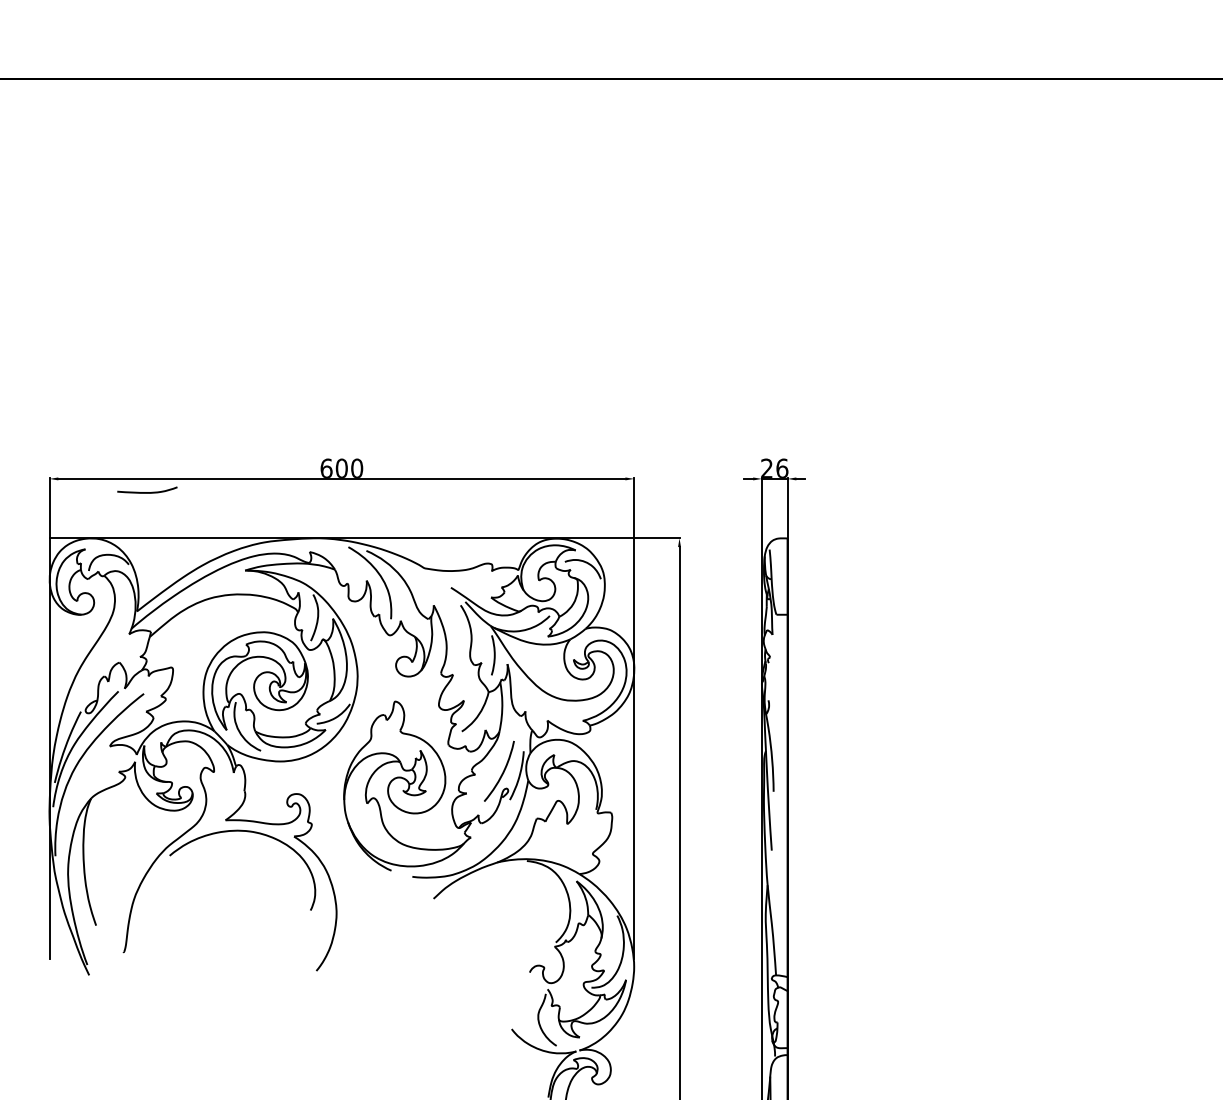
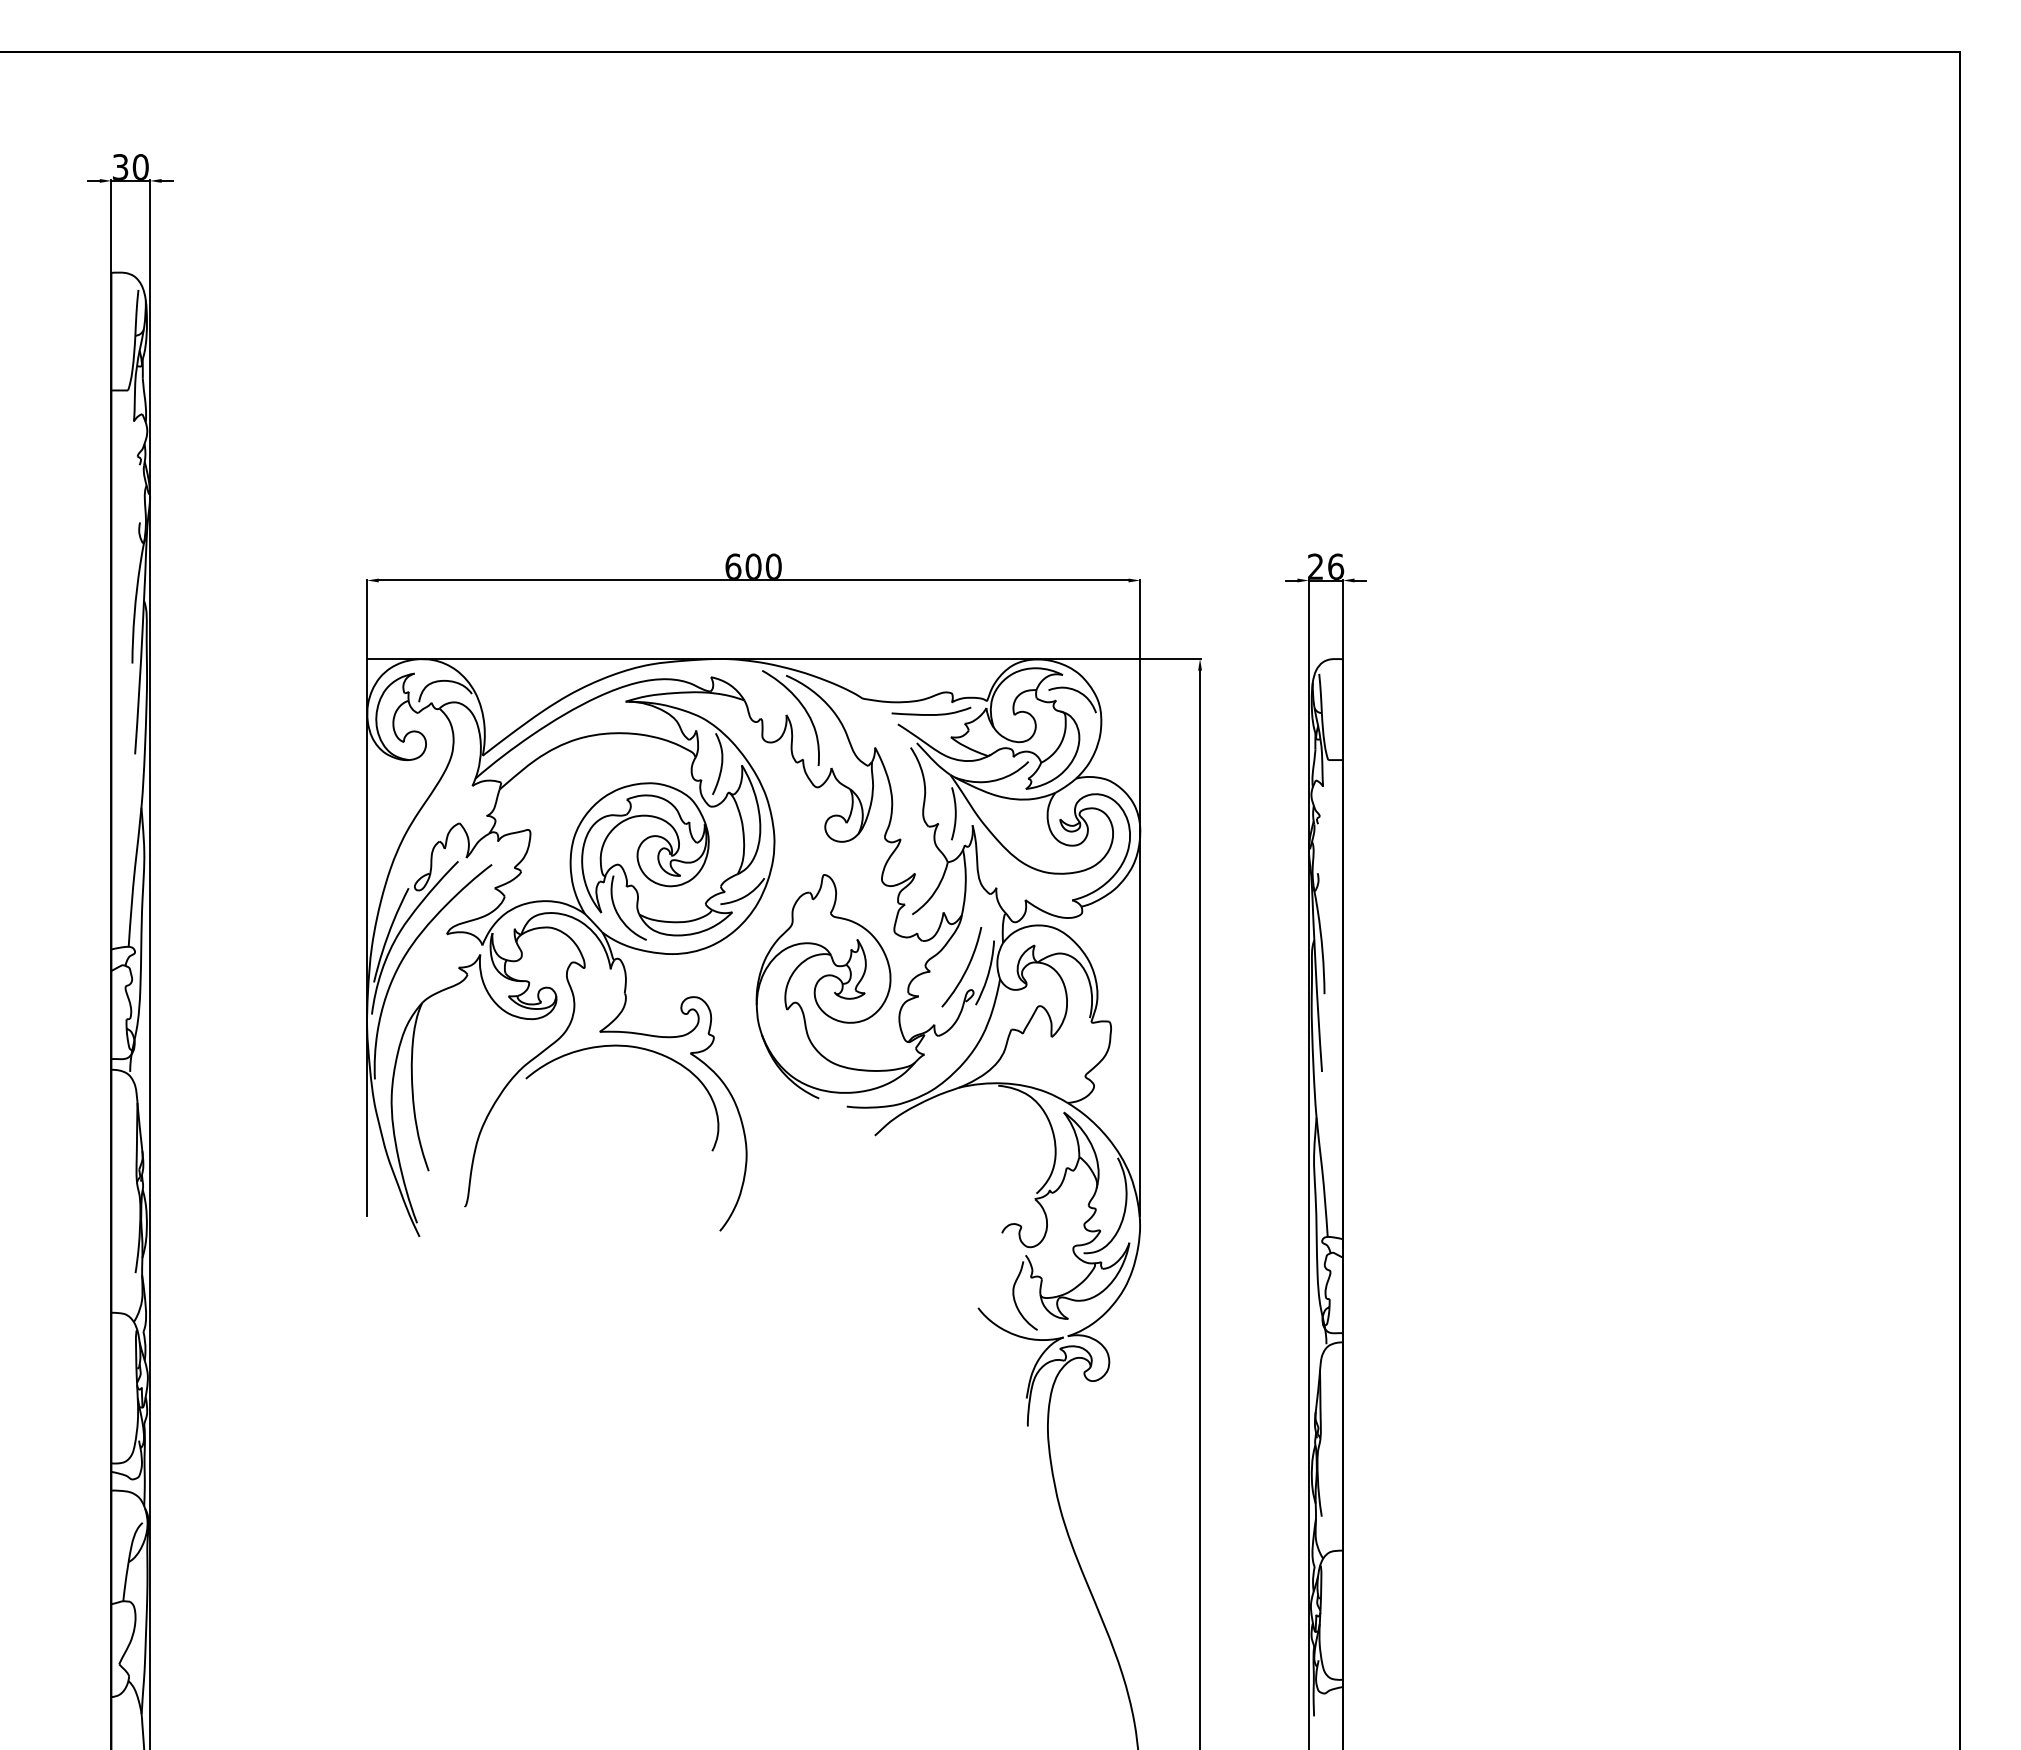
curve: (147, 492) -> (931, 714), moved

